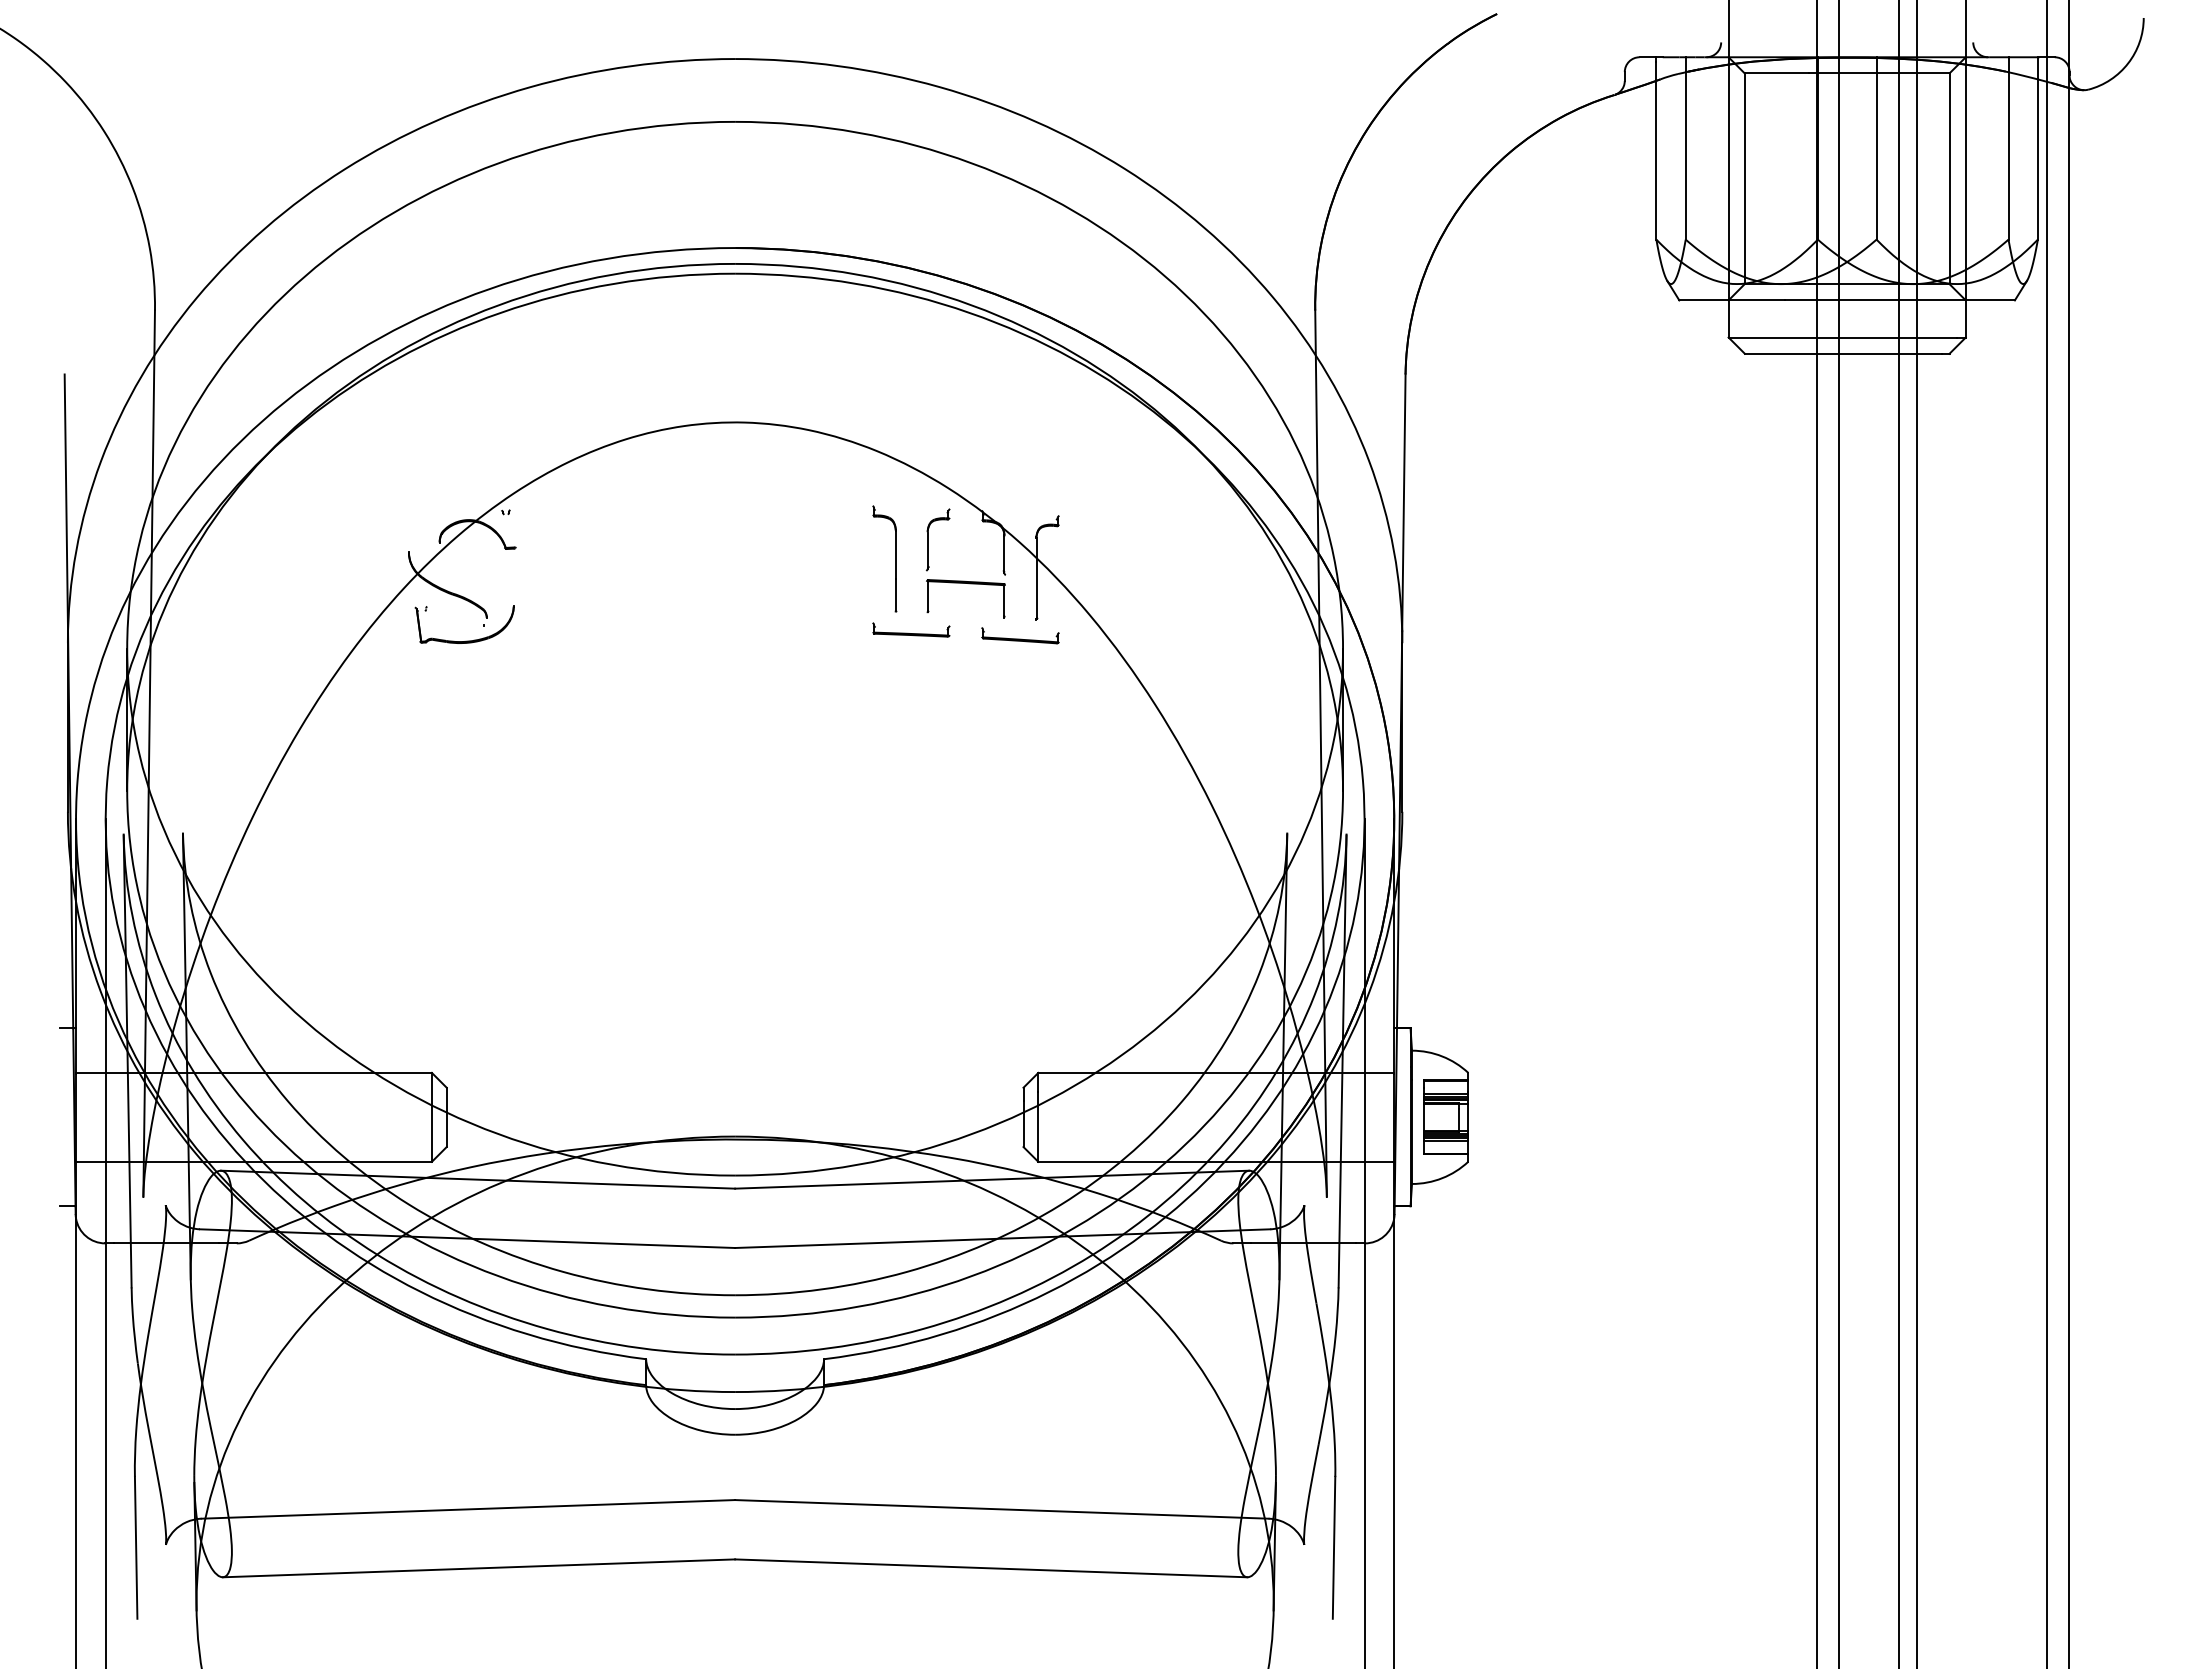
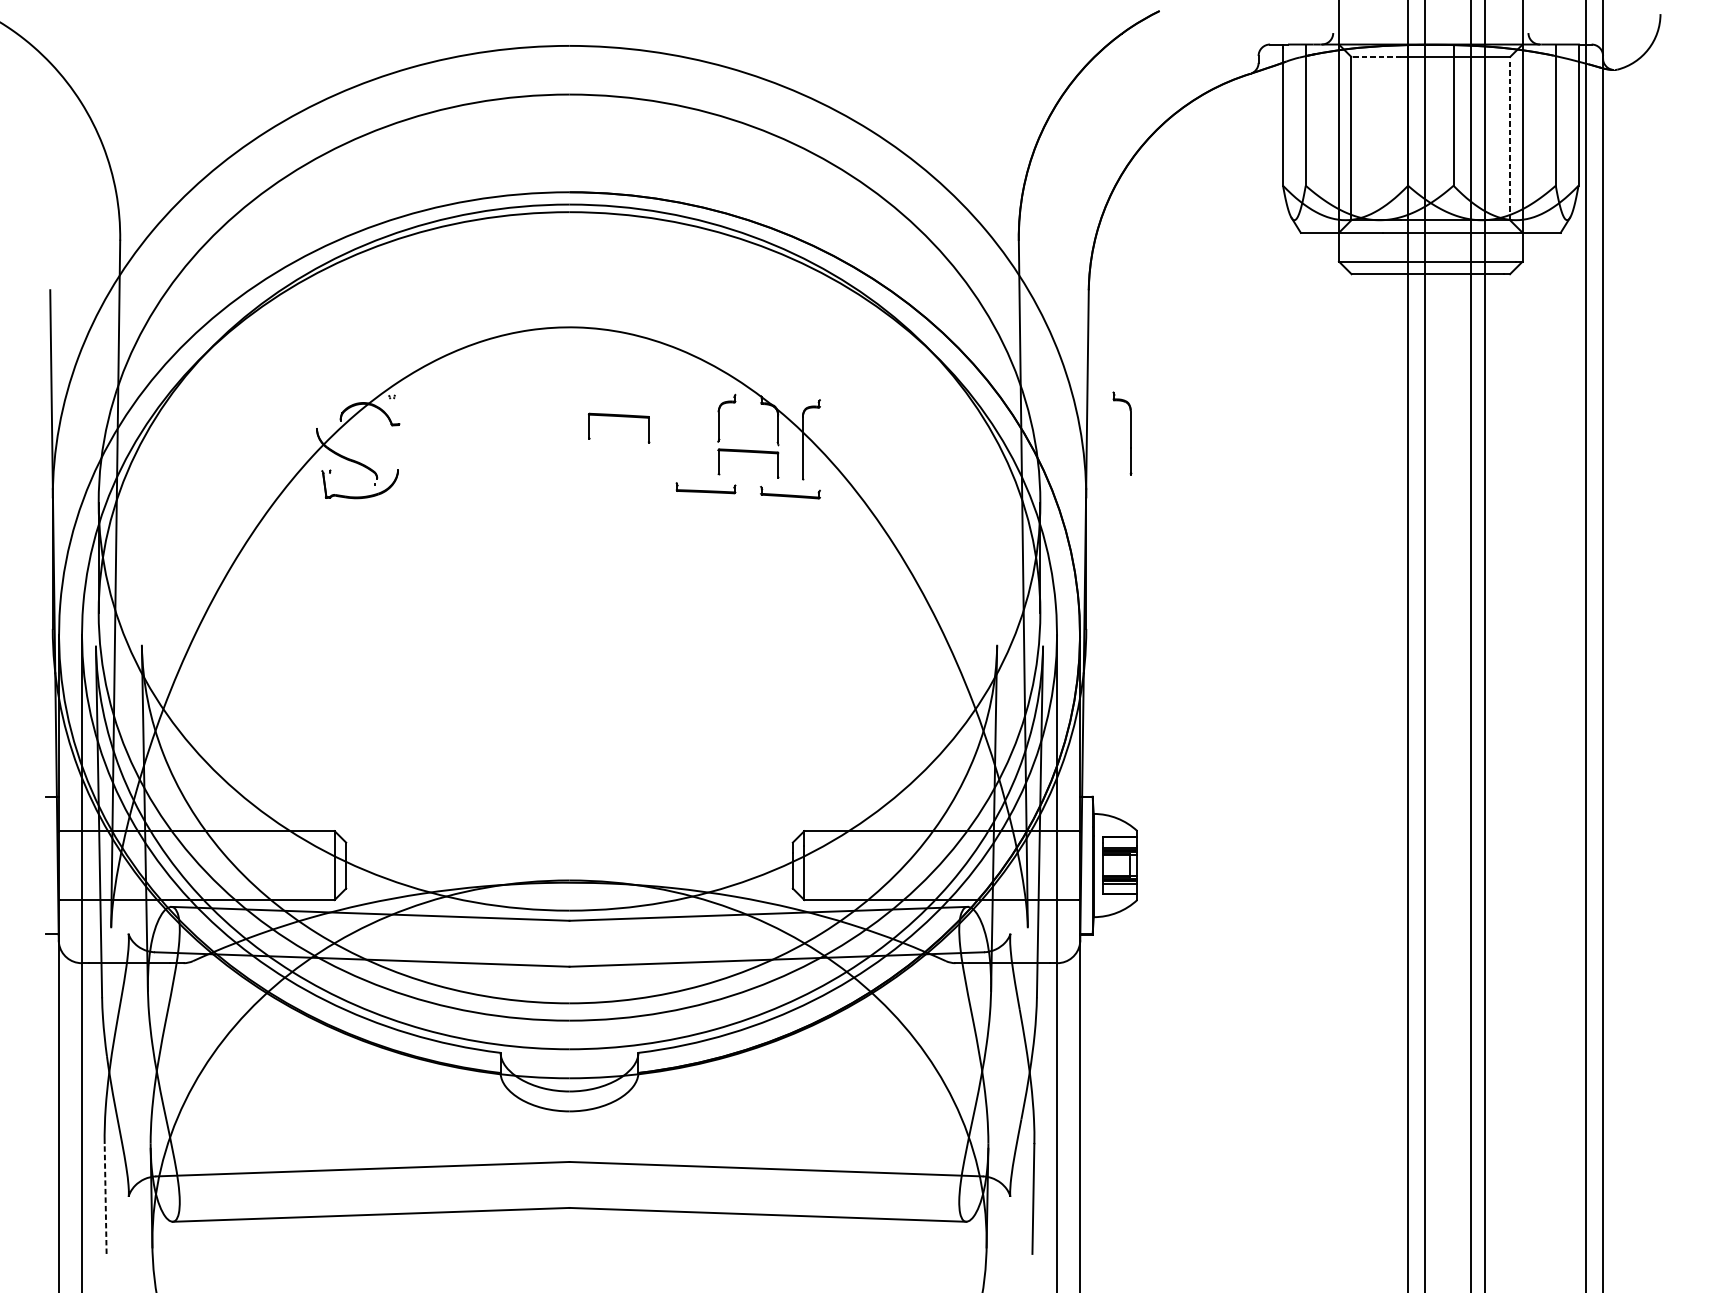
line: (1776, 73) -> (1376, 57), solid -> dashed
line: (1949, 178) -> (1510, 138), solid -> dashed
part: (802, 538) -> (621, 417), added
part: (895, 558) -> (1130, 432), moved
line: (136, 1547) -> (105, 1198), solid -> dashed

